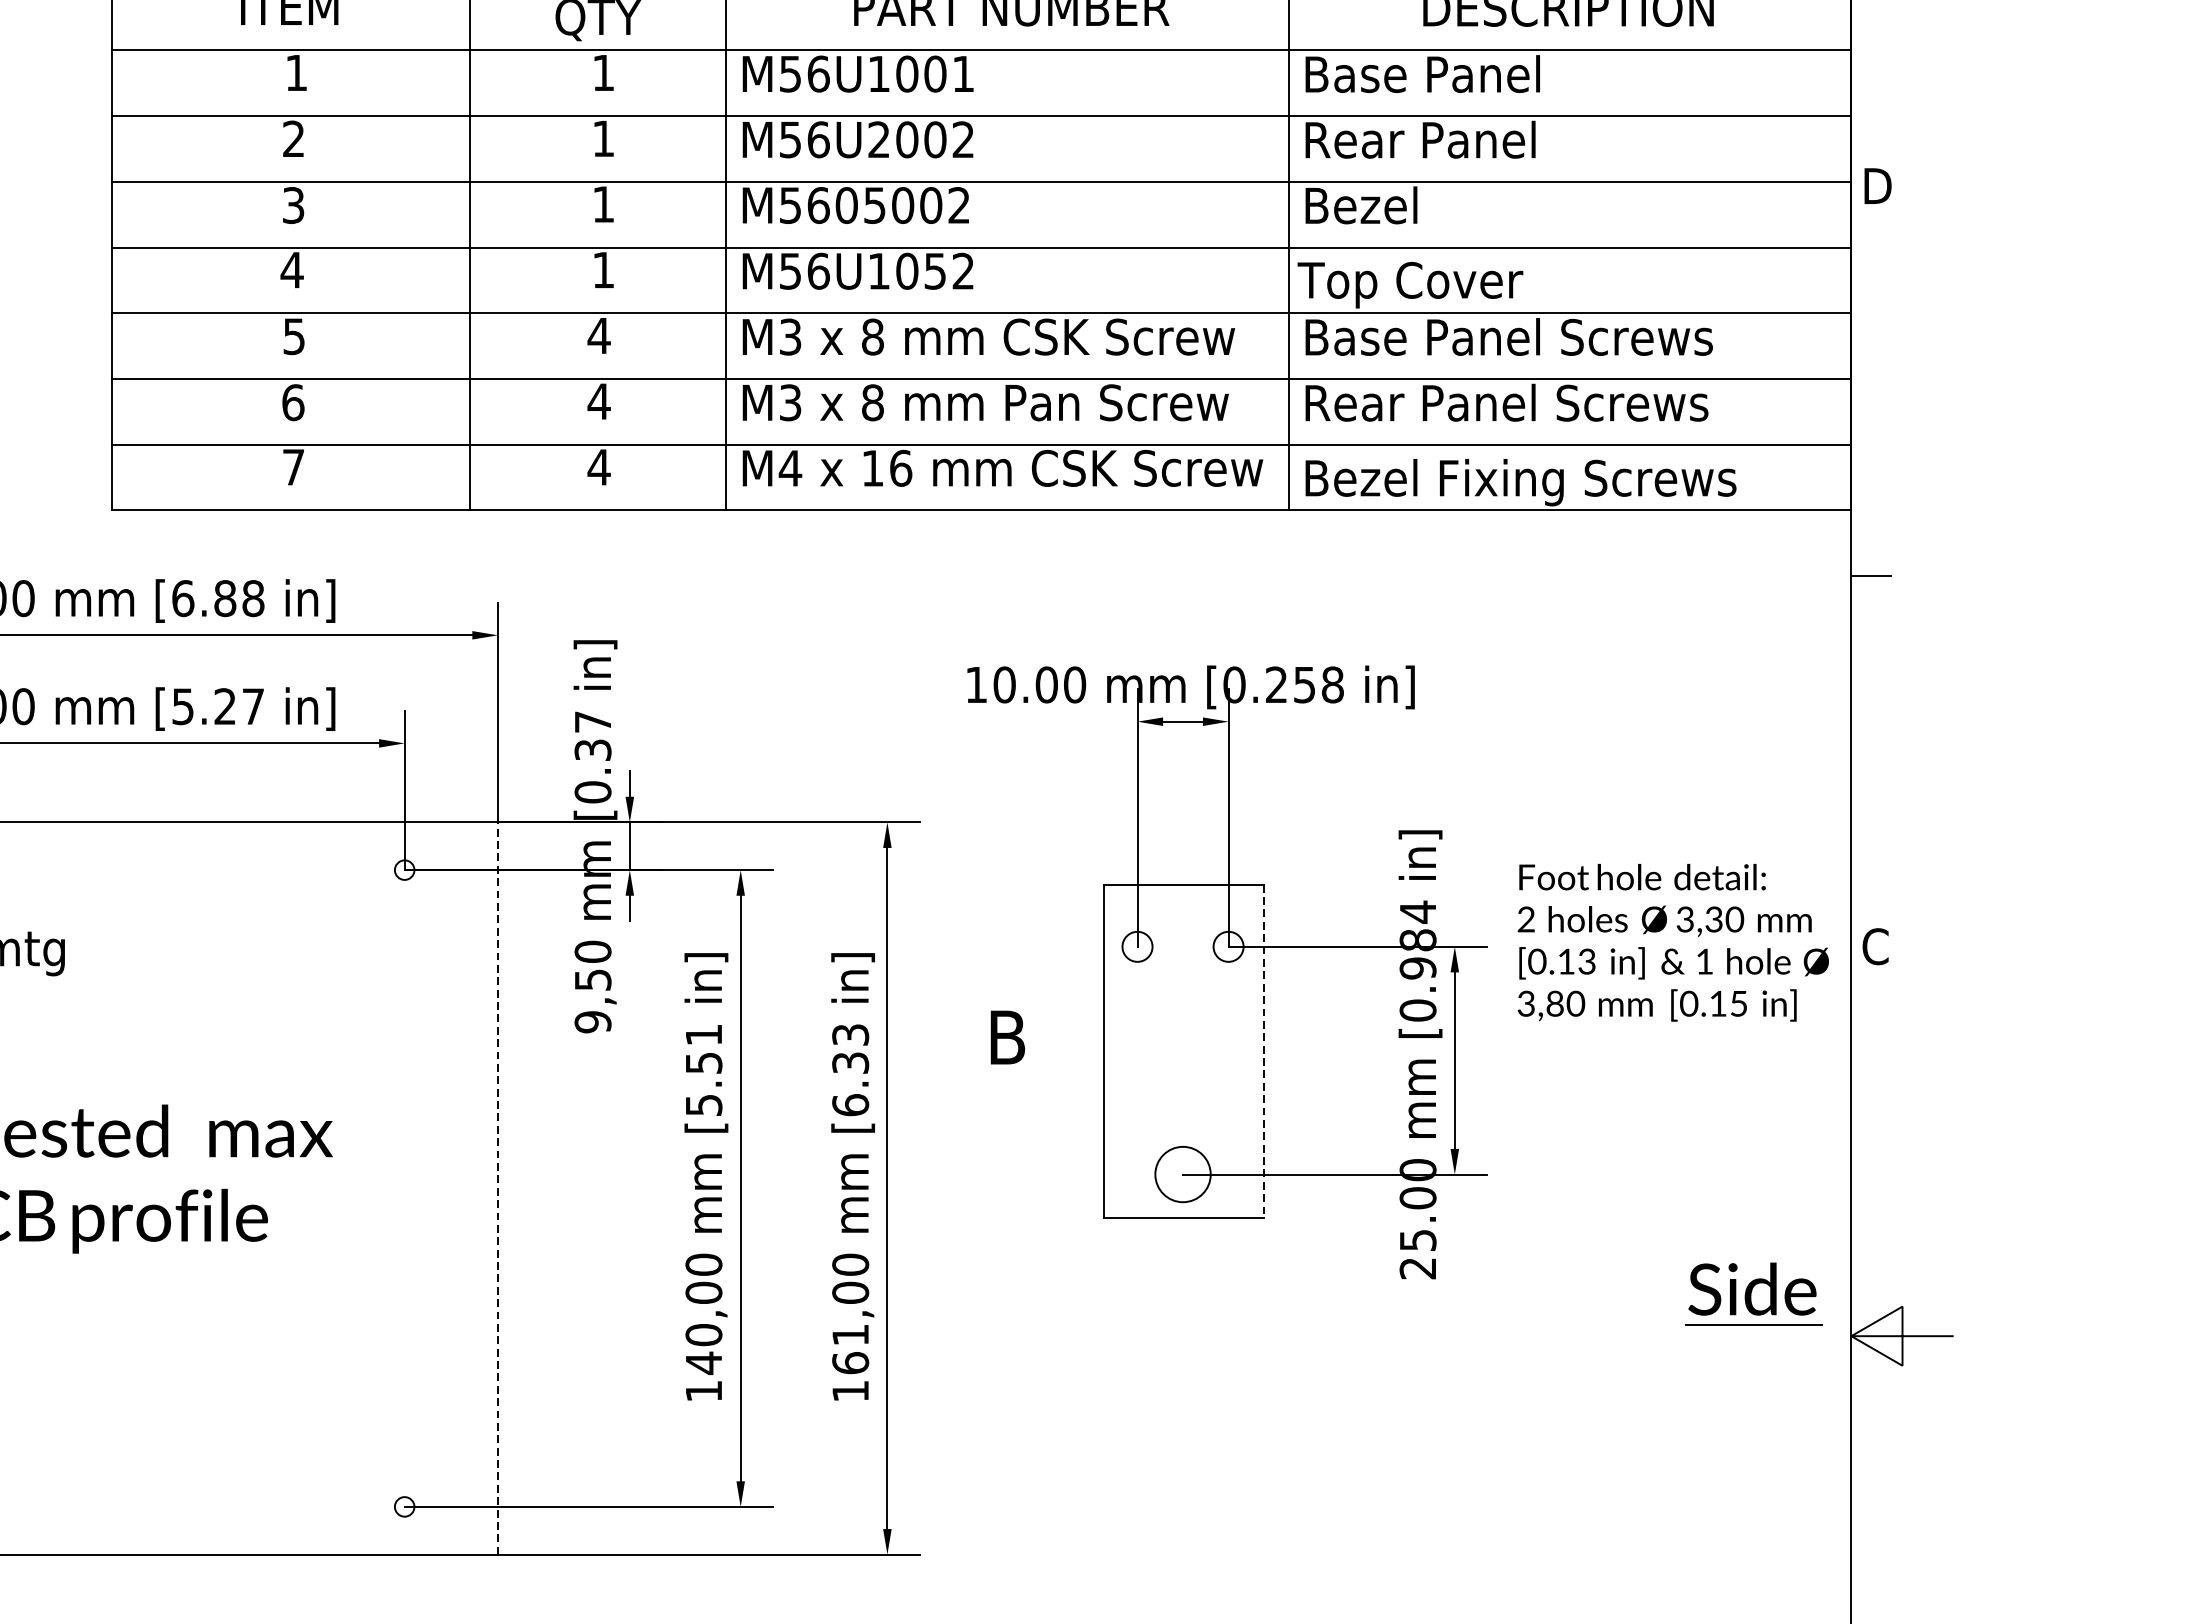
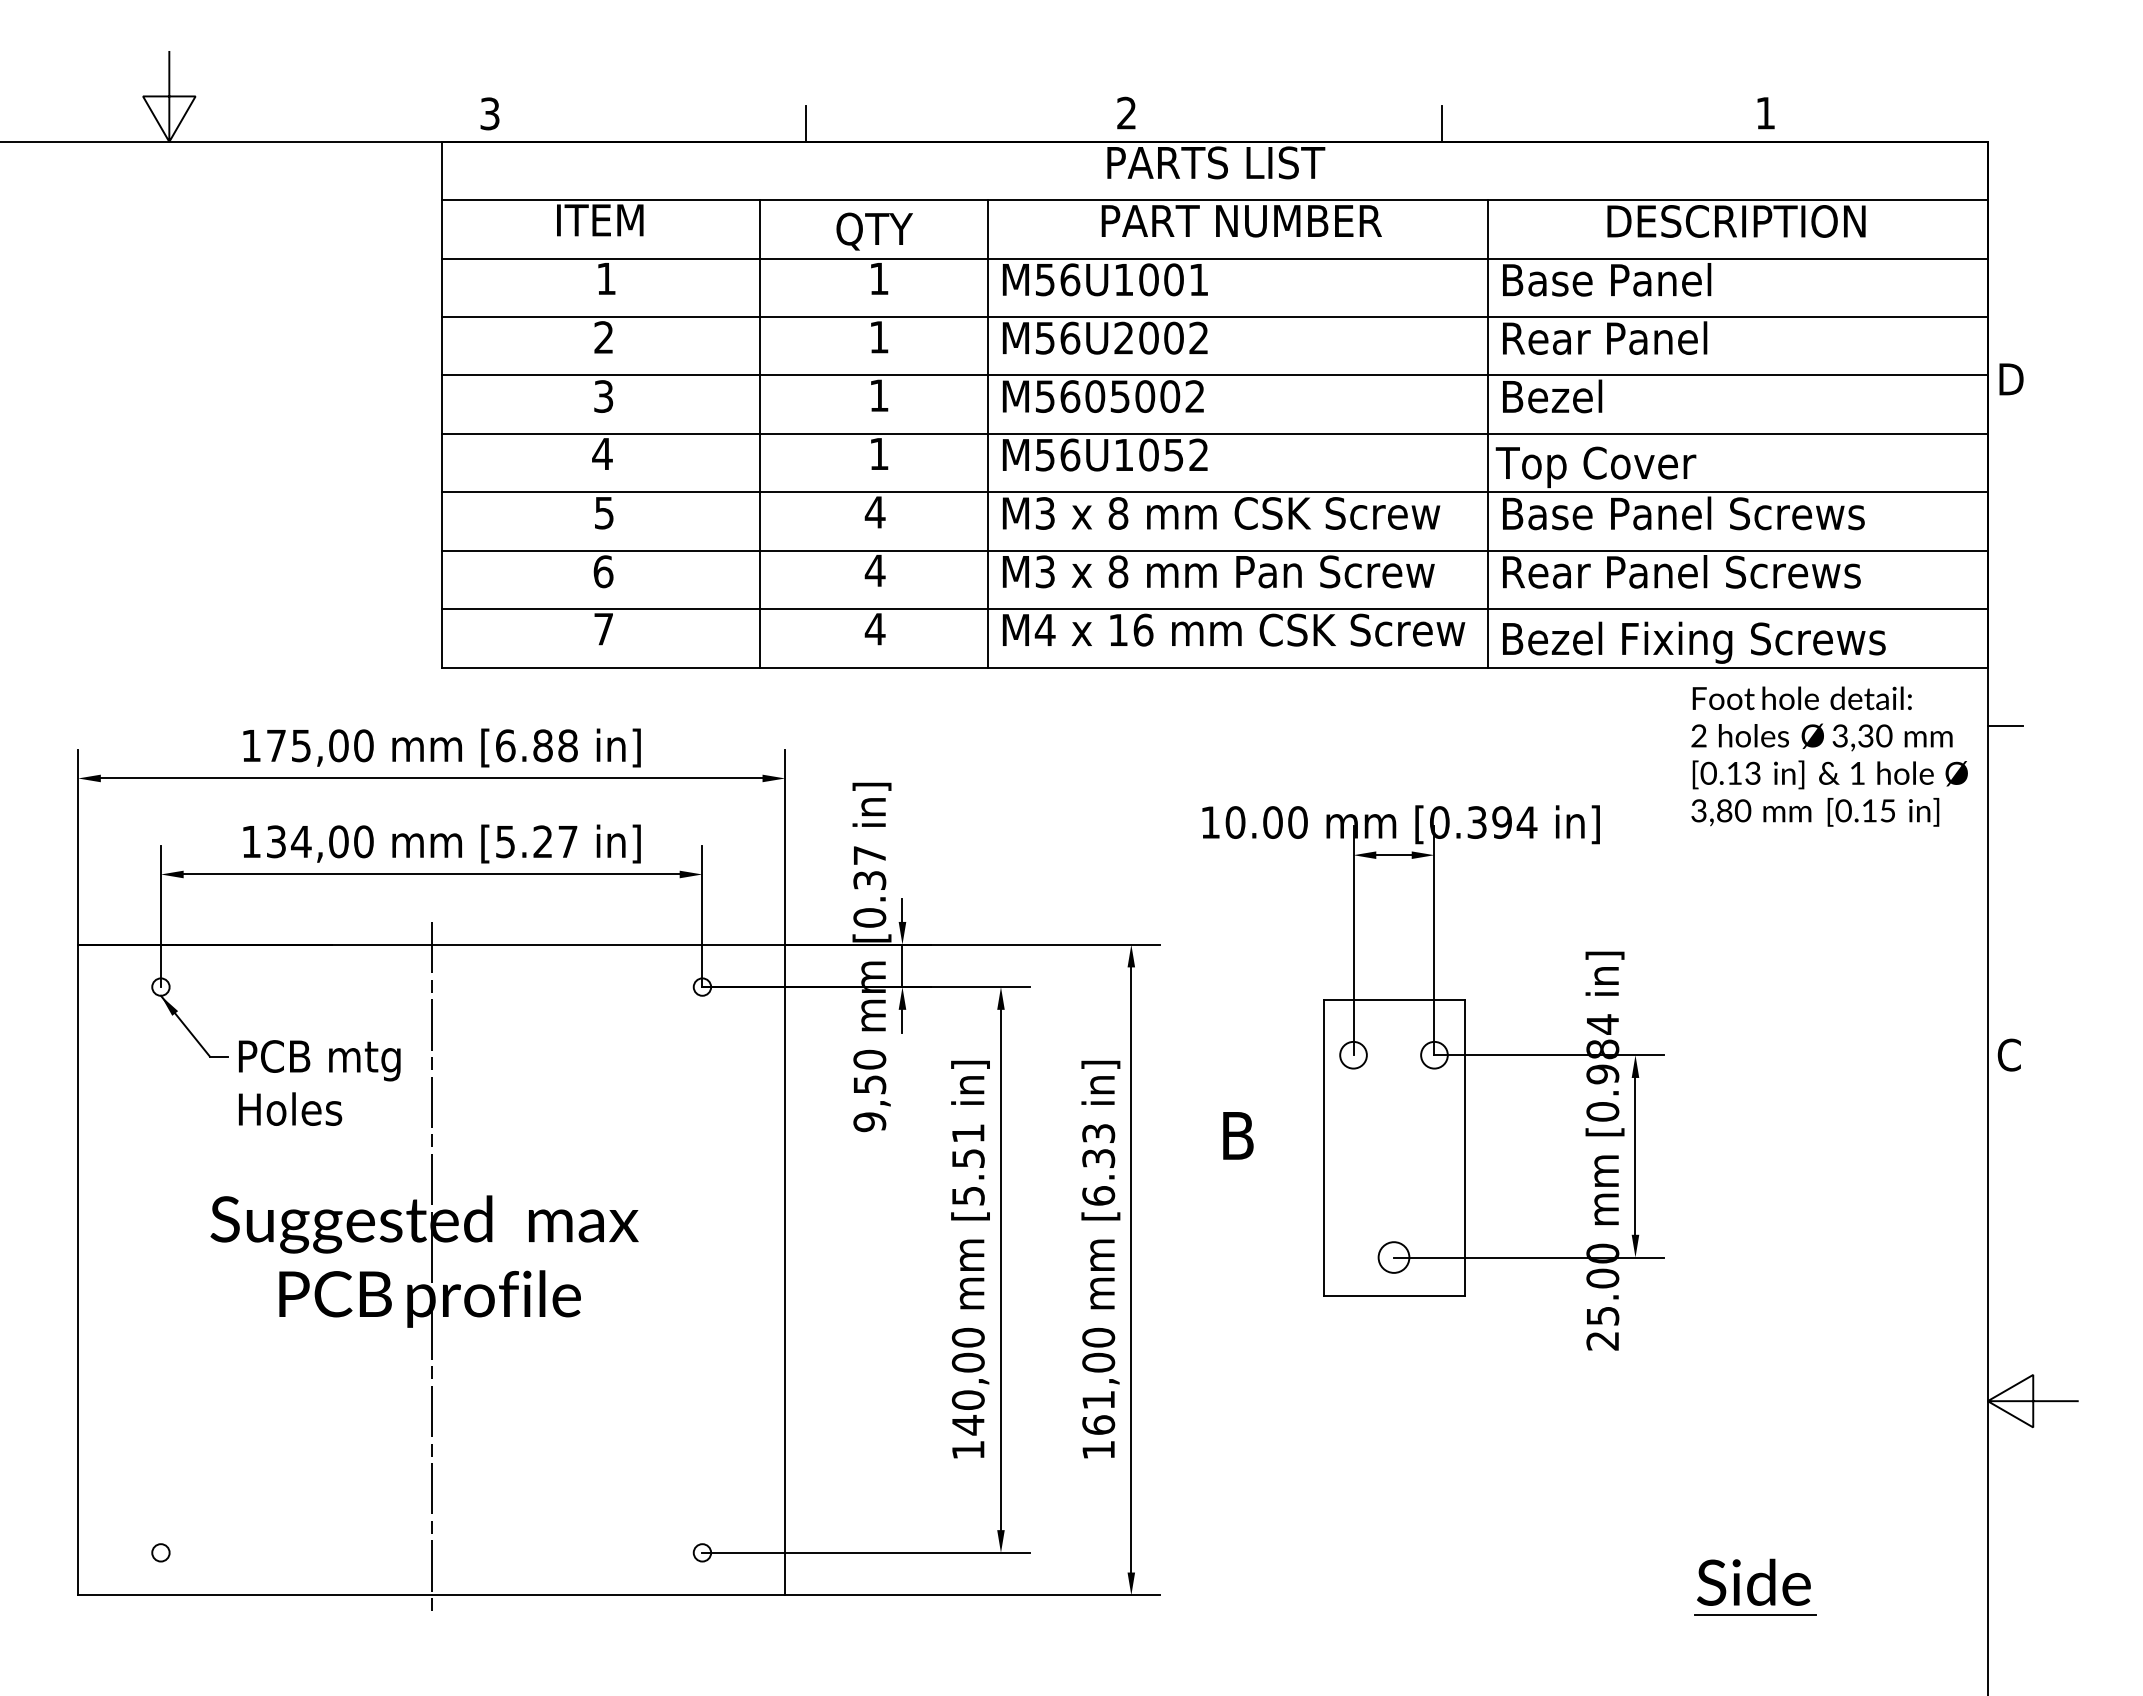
text: (1305, 684) -> (1502, 822), [0.258 -> [0.394
text: (1673, 942) -> (1829, 756), moved
line: (1263, 1050) -> (1465, 1147), dashed -> solid
circle: (1182, 1174) -> (1393, 1257), size x0.62
line: (99, 1187) -> (431, 1269), added
line: (498, 1187) -> (785, 1269), dashed -> solid
part: (1754, 1293) -> (1755, 1586), moved

